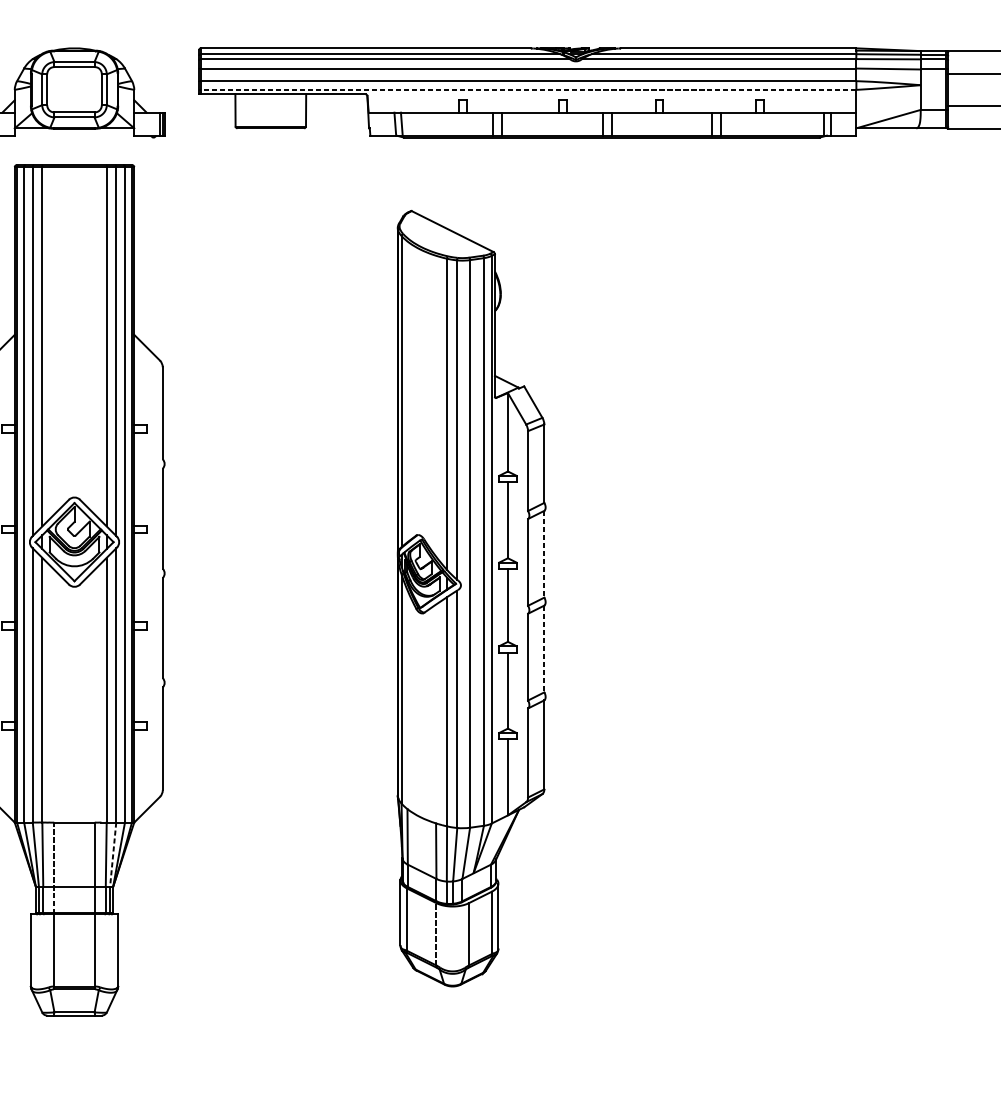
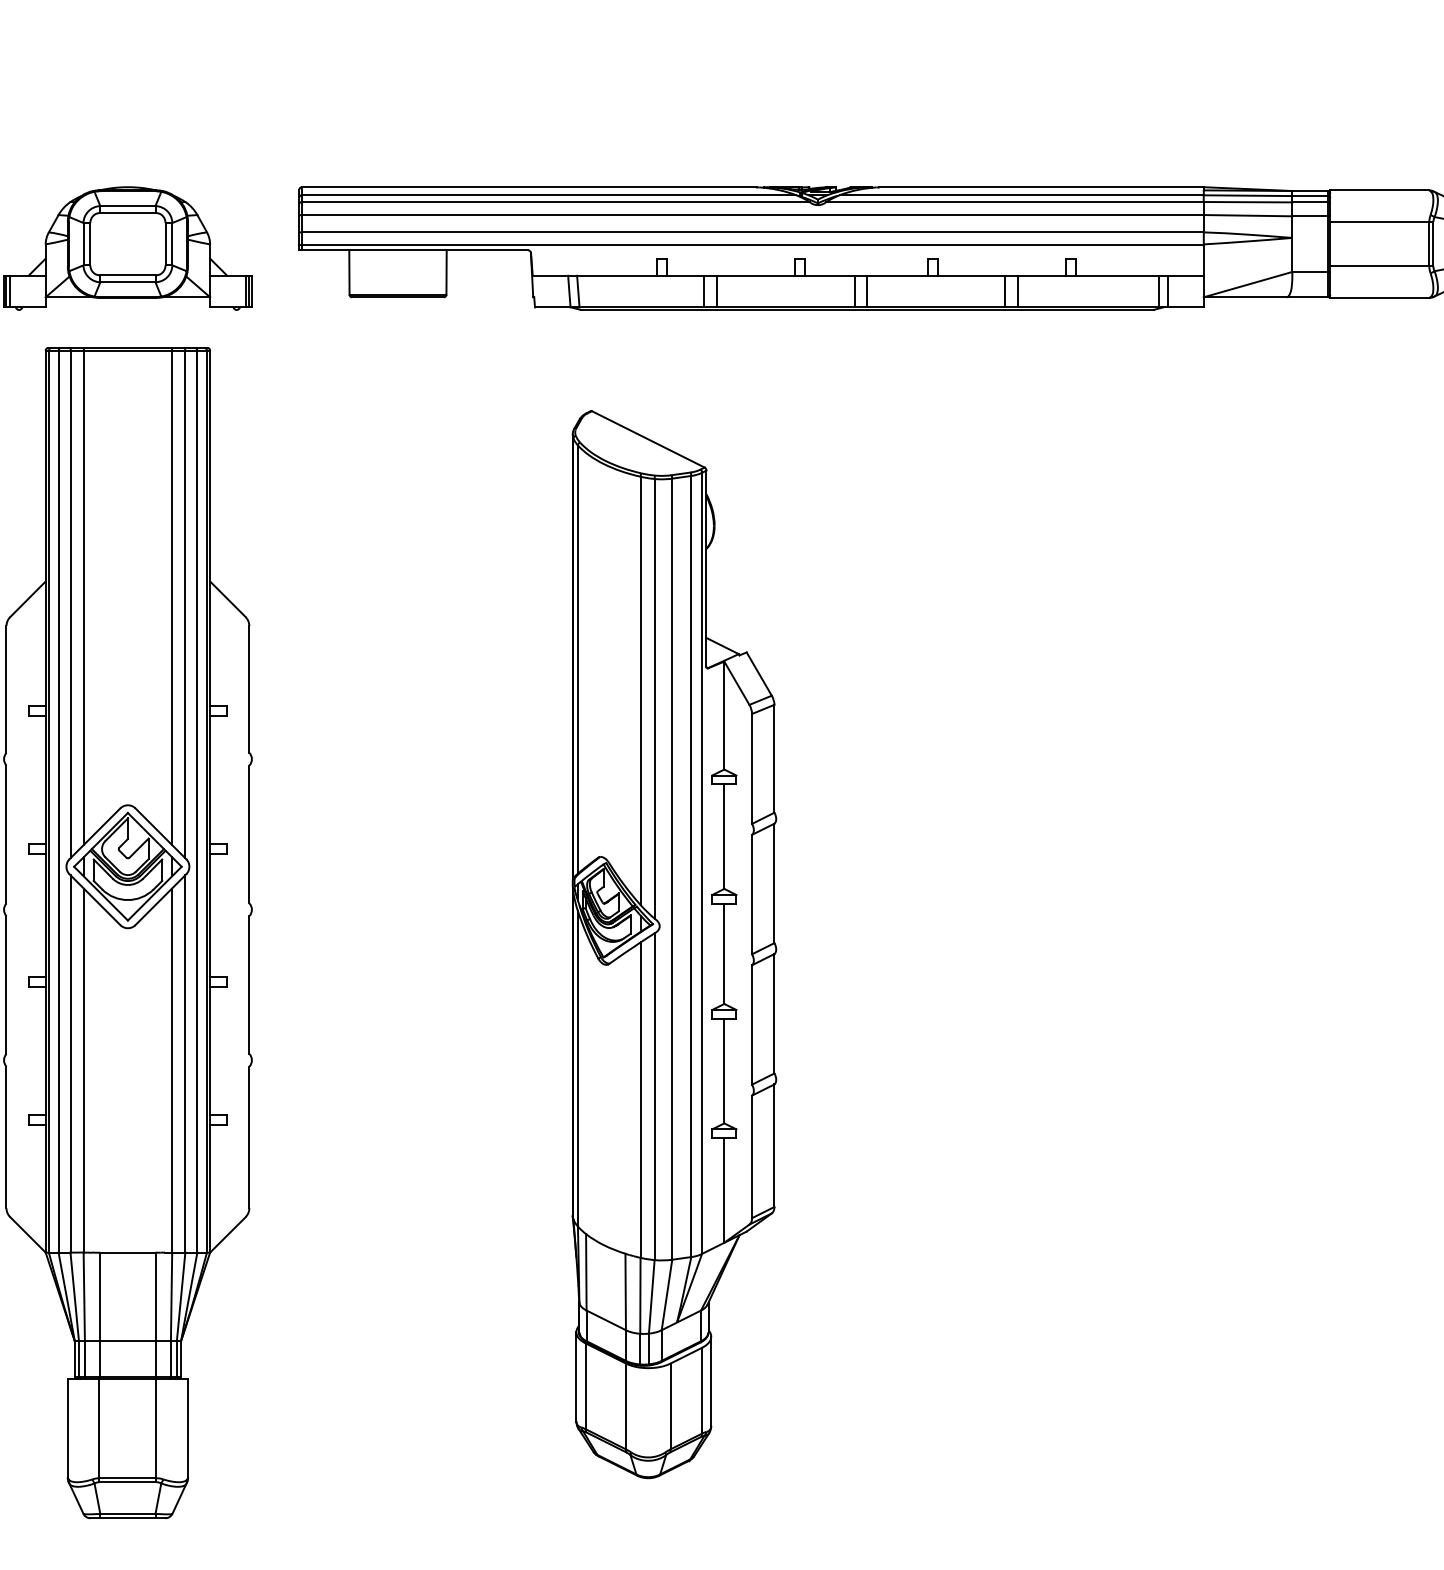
line: (527, 89) -> (751, 244), dashed -> solid
line: (544, 554) -> (774, 883), dashed -> solid
line: (544, 648) -> (774, 1013), dashed -> solid
line: (113, 855) -> (181, 1297), dashed -> solid
line: (54, 868) -> (100, 1315), dashed -> solid
line: (436, 934) -> (625, 1406), dashed -> solid

